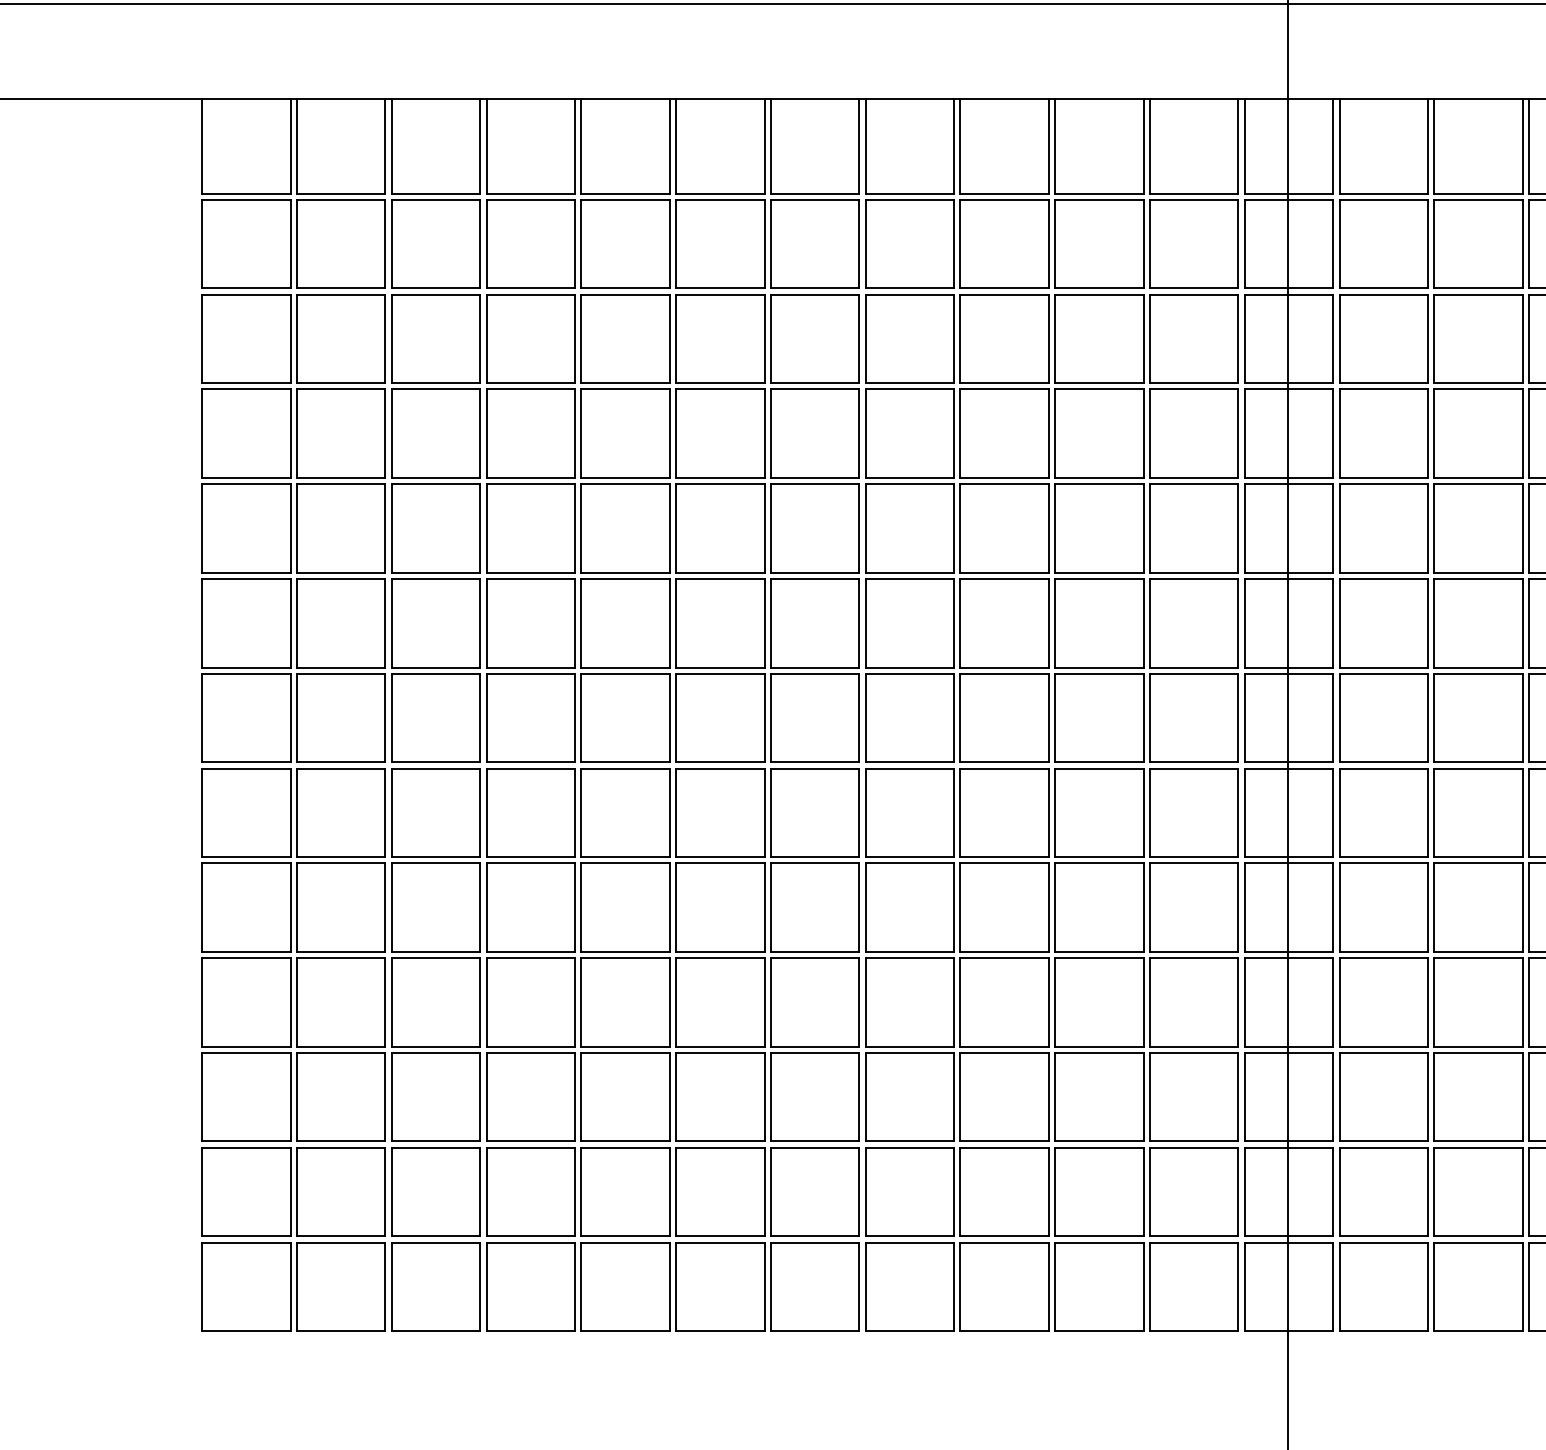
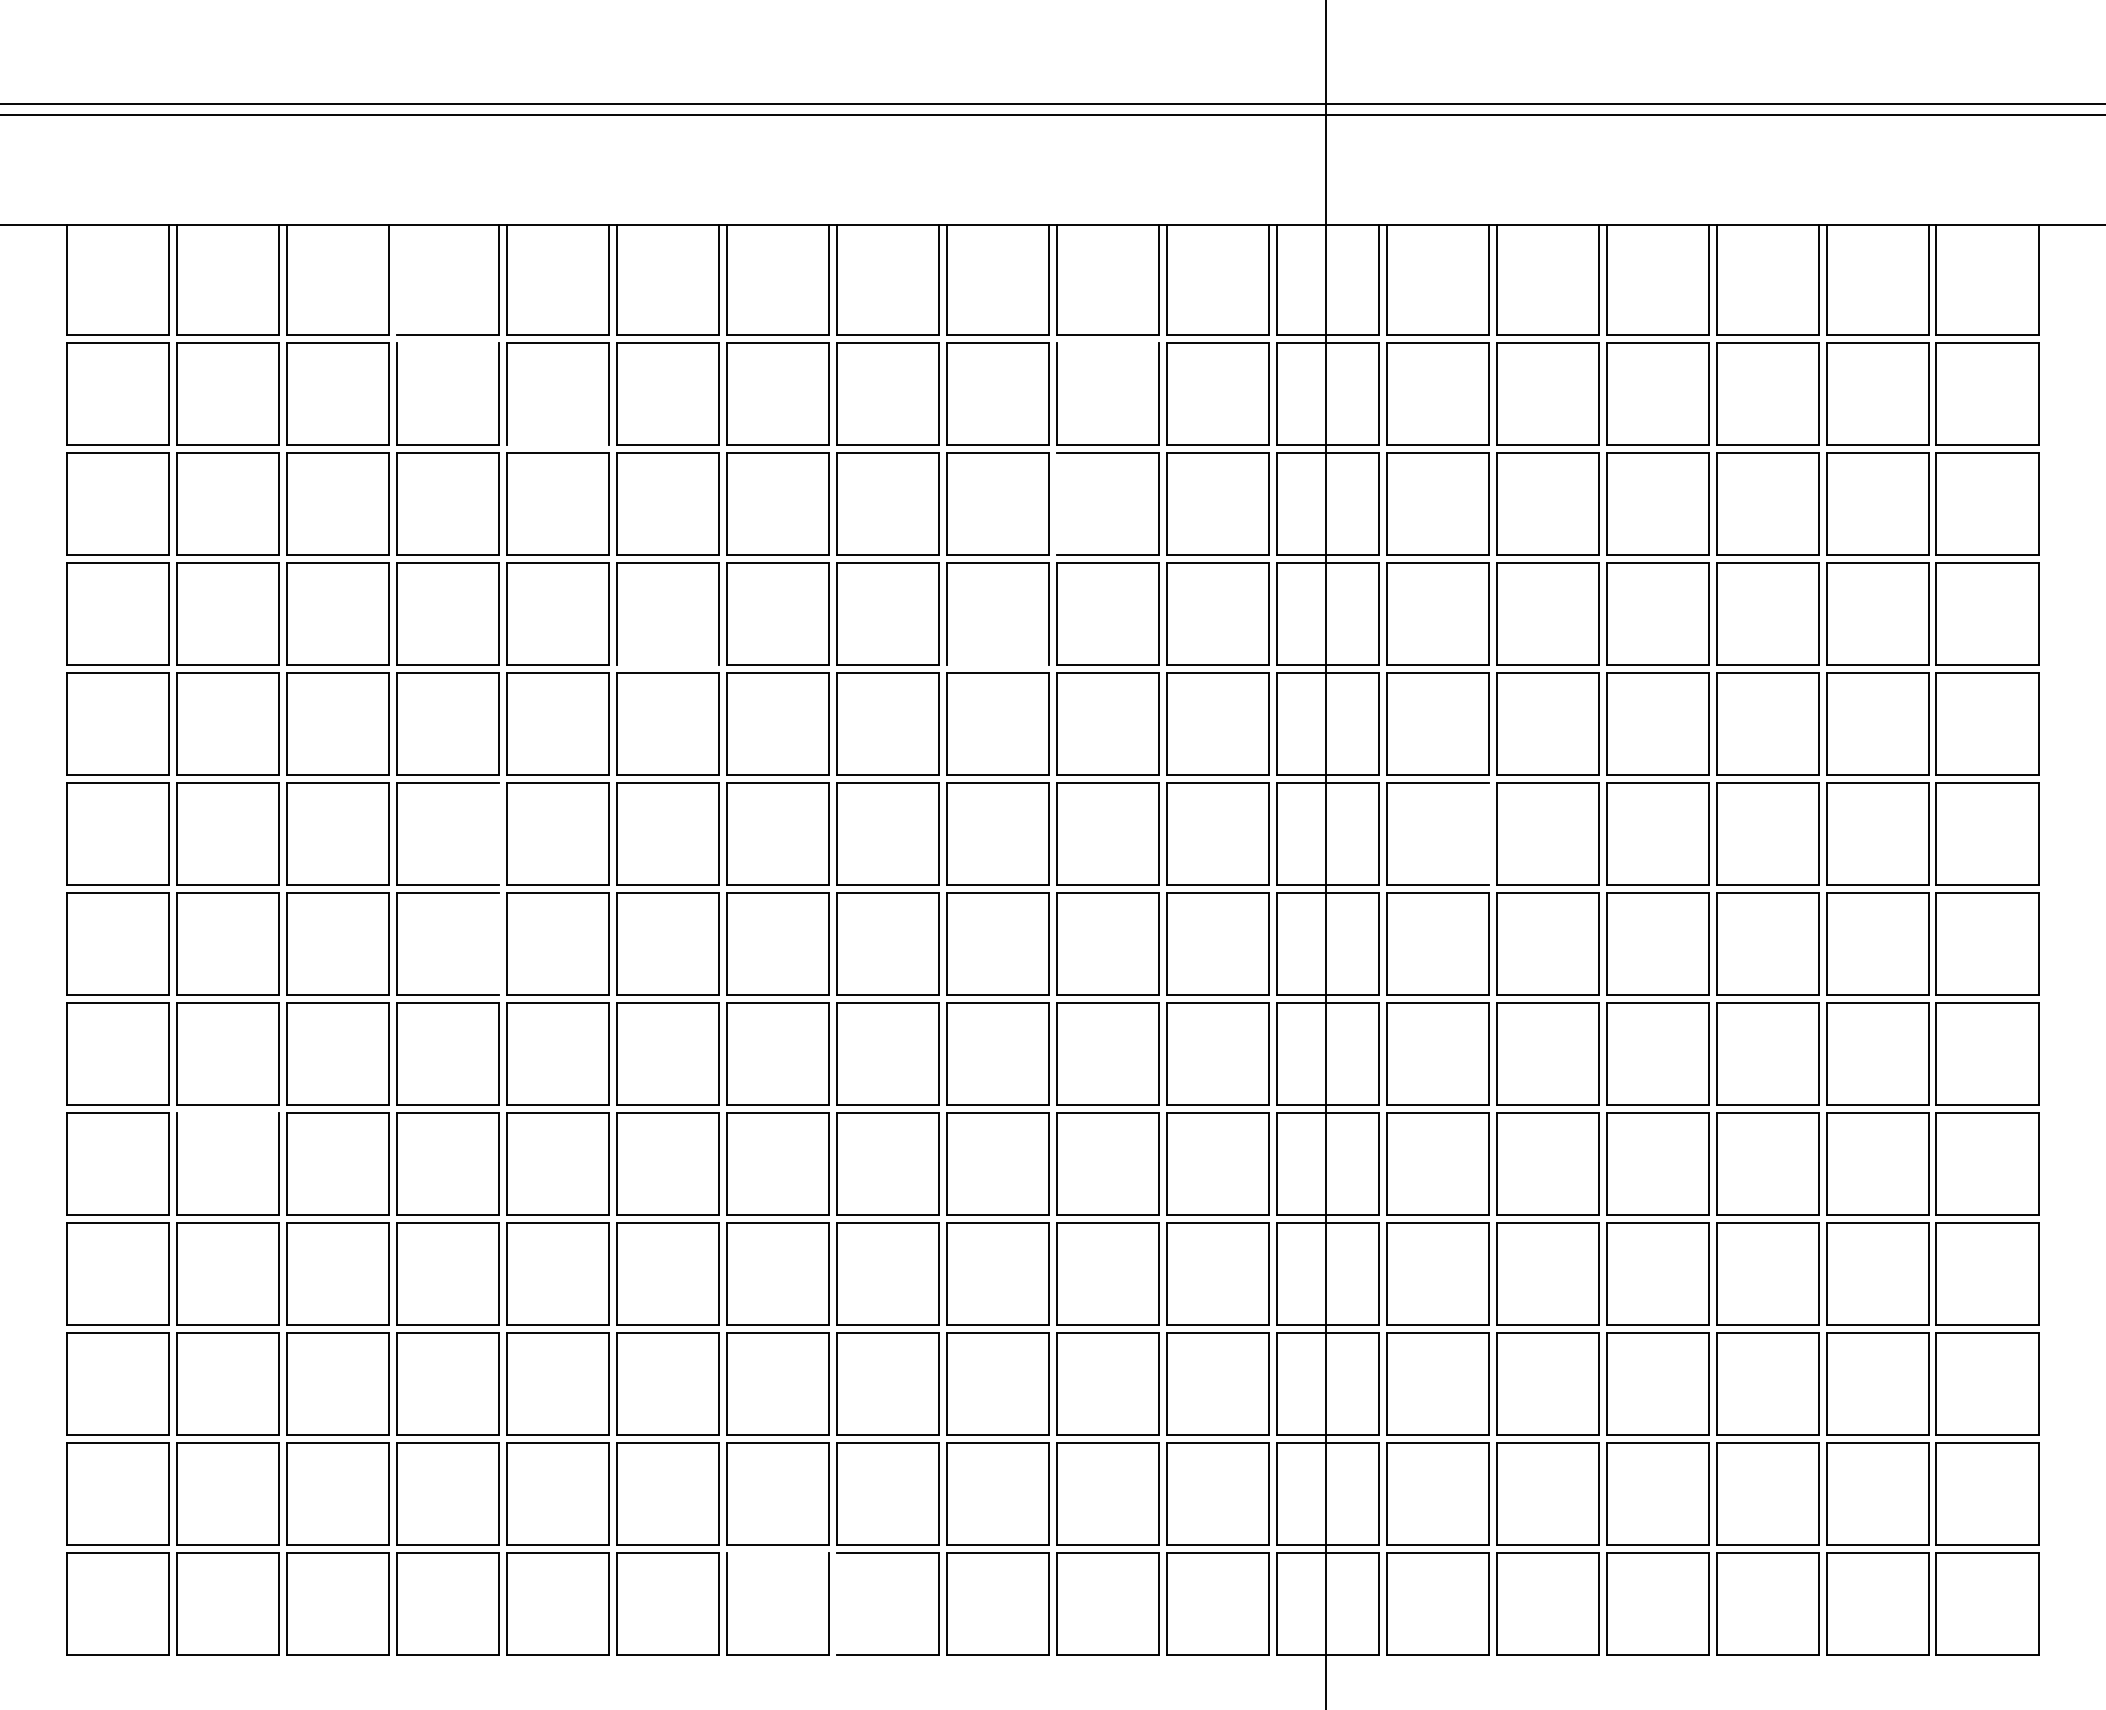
line: (486, 146) -> (396, 280), removed
line: (530, 199) -> (447, 342), removed
line: (1099, 199) -> (1107, 342), removed
line: (625, 288) -> (557, 445), removed
line: (1055, 338) -> (1056, 503), removed
line: (719, 478) -> (667, 665), removed
line: (1004, 478) -> (997, 665), removed
line: (575, 622) -> (499, 833), removed
line: (1428, 622) -> (1489, 833), removed
line: (575, 717) -> (499, 943), removed
line: (340, 863) -> (227, 1112), removed
line: (814, 1242) -> (777, 1552), removed
line: (865, 1286) -> (836, 1603), removed

